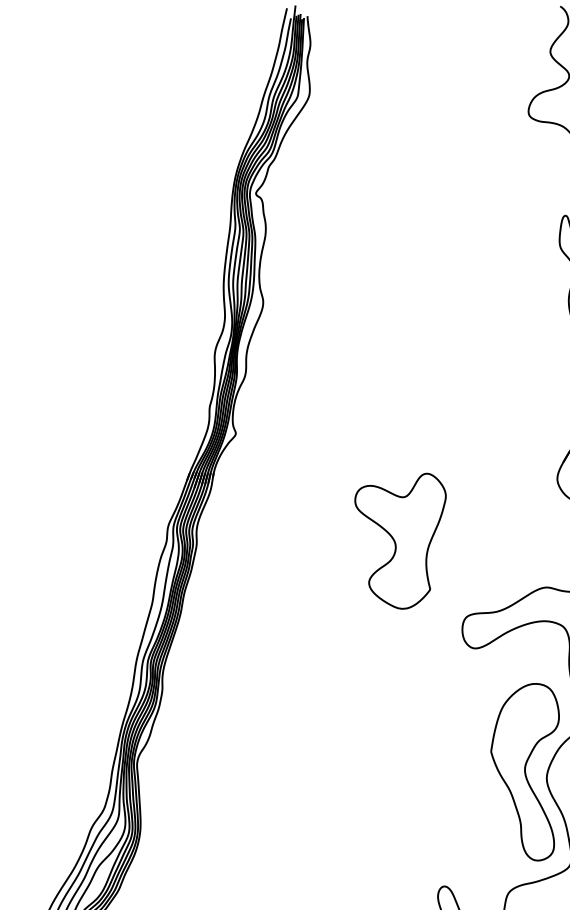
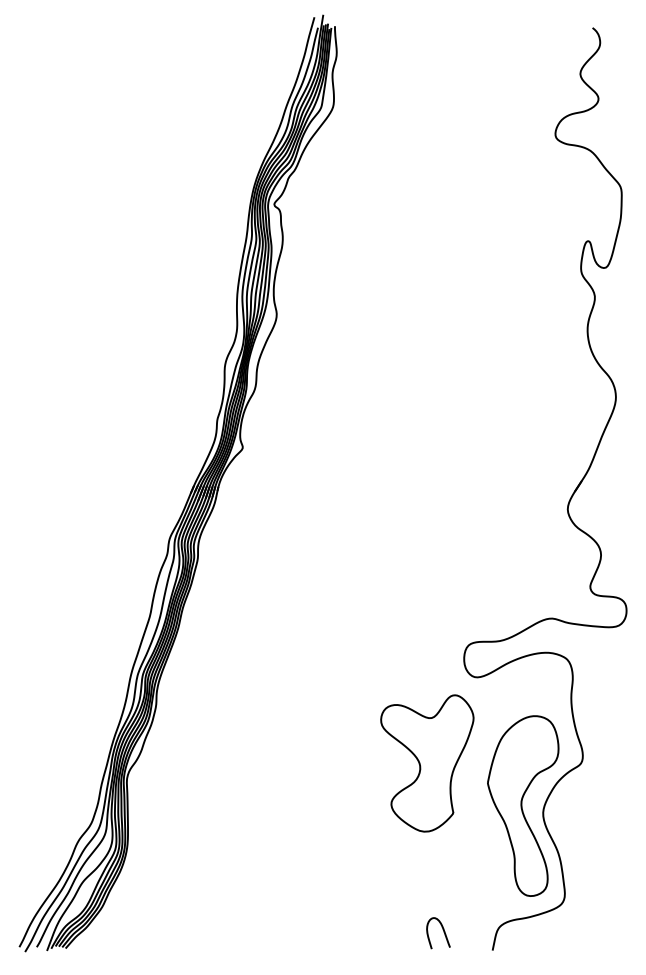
part: (402, 541) -> (427, 763), moved

